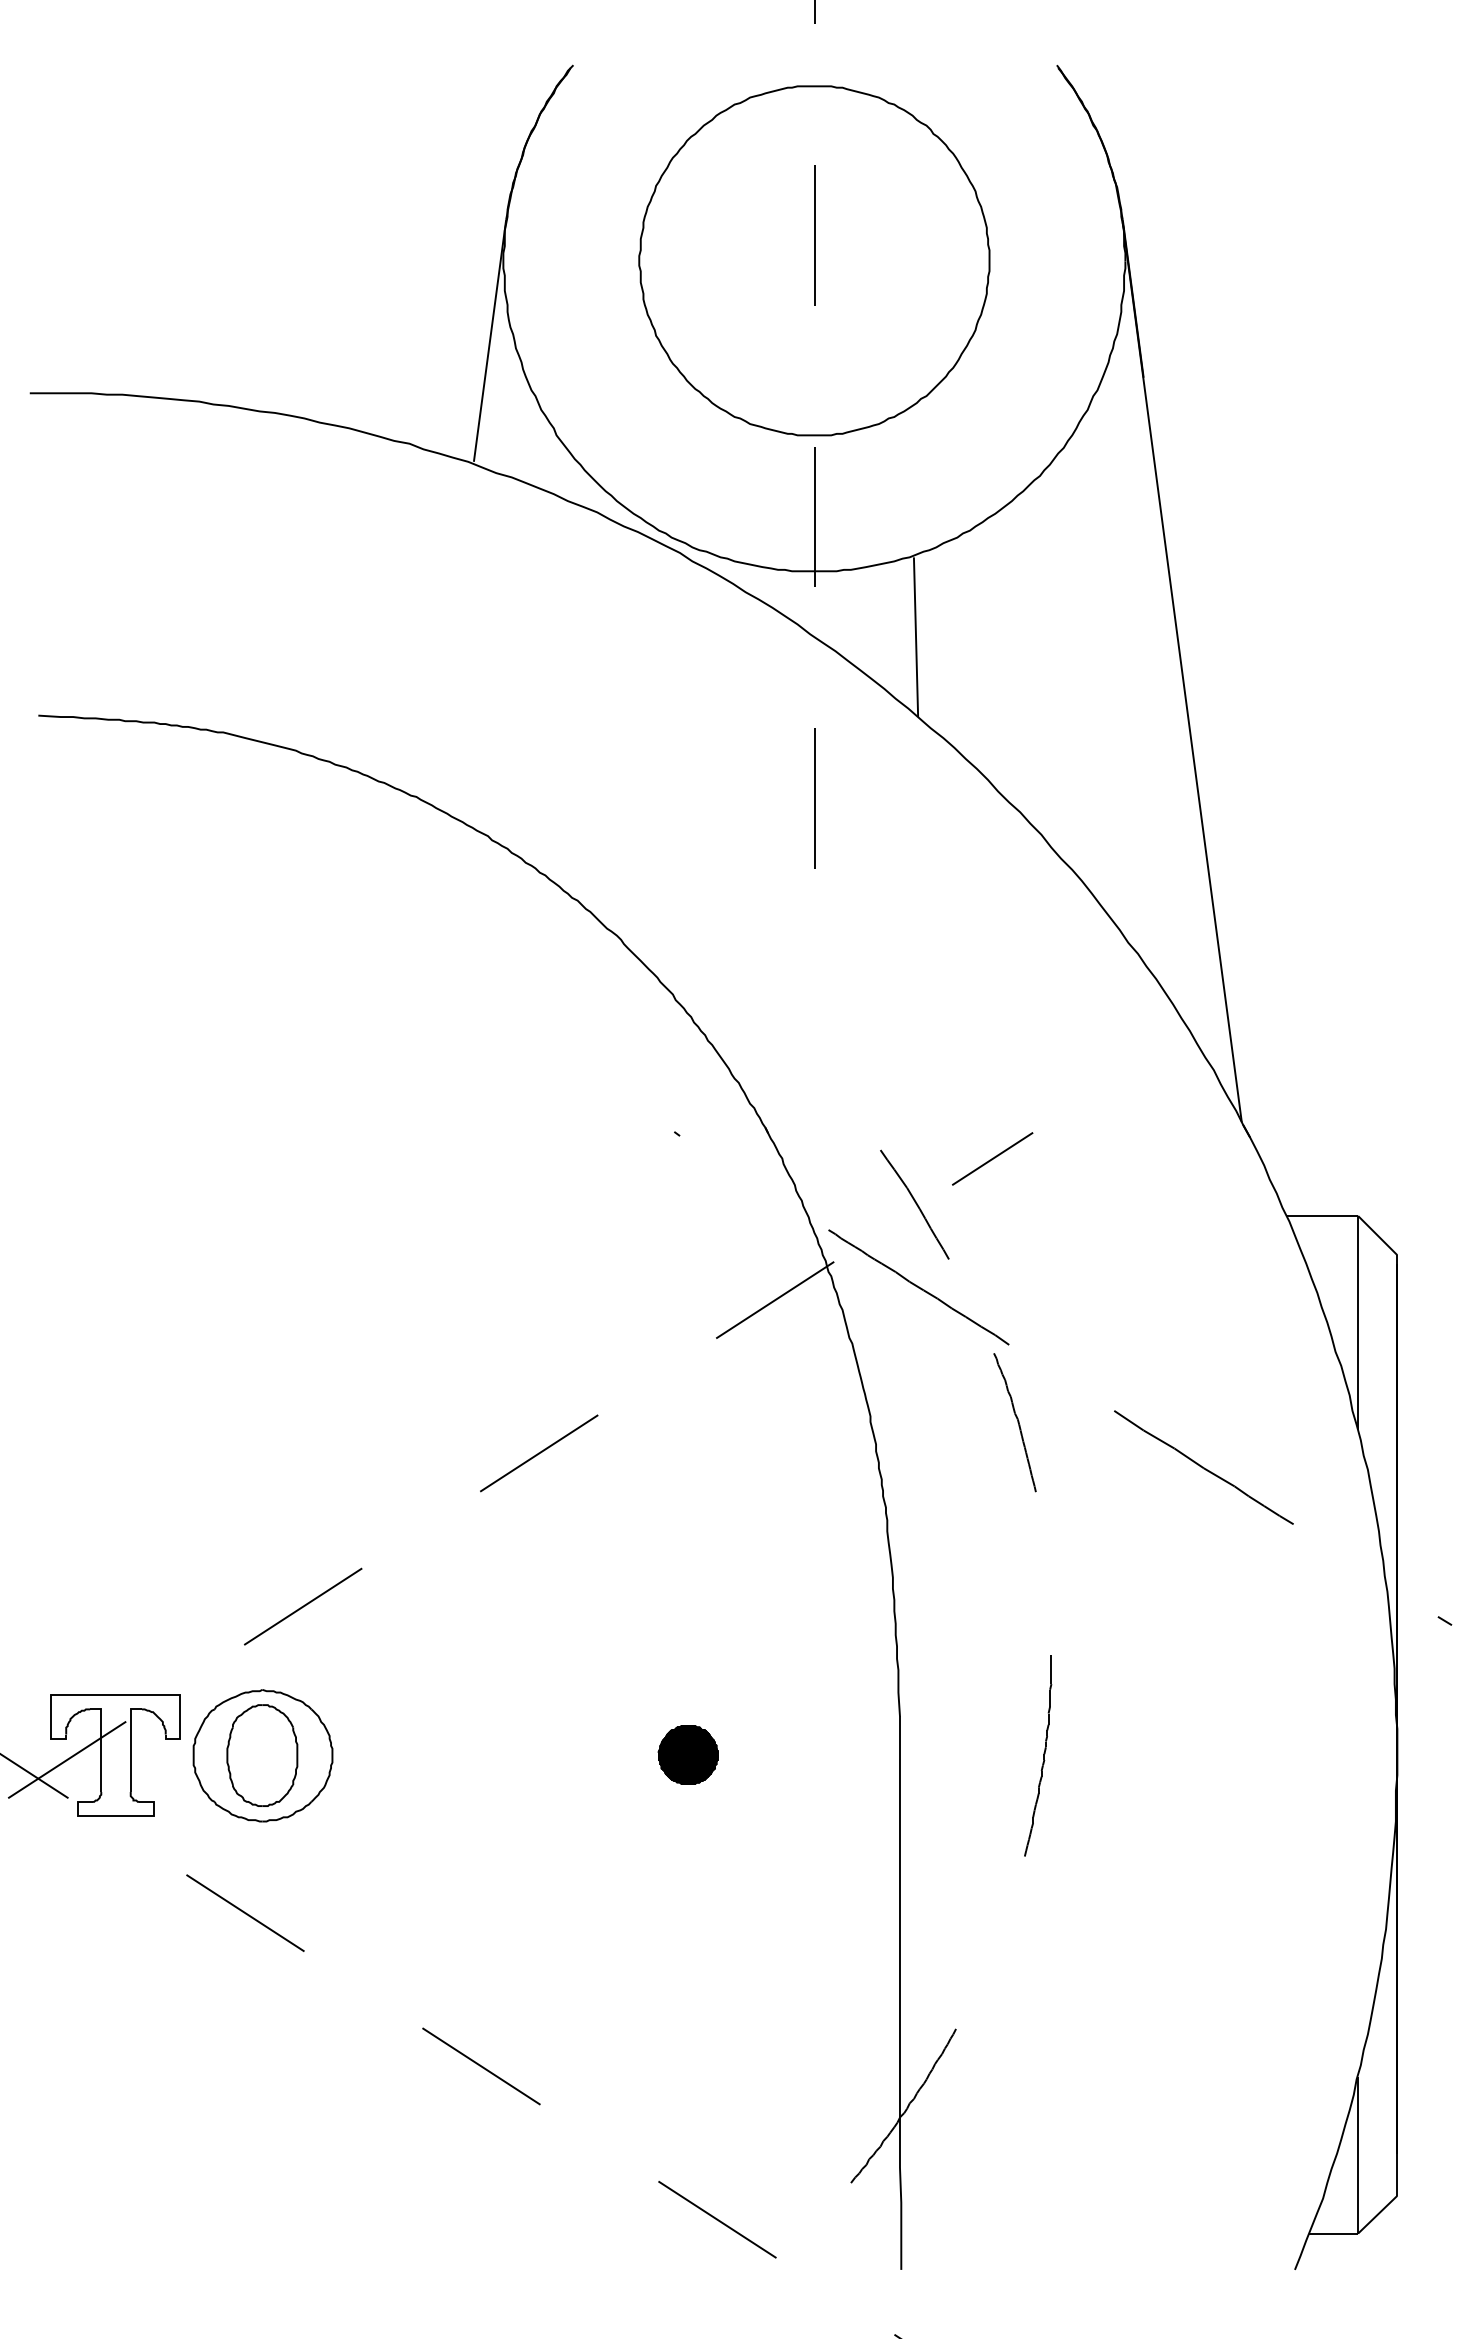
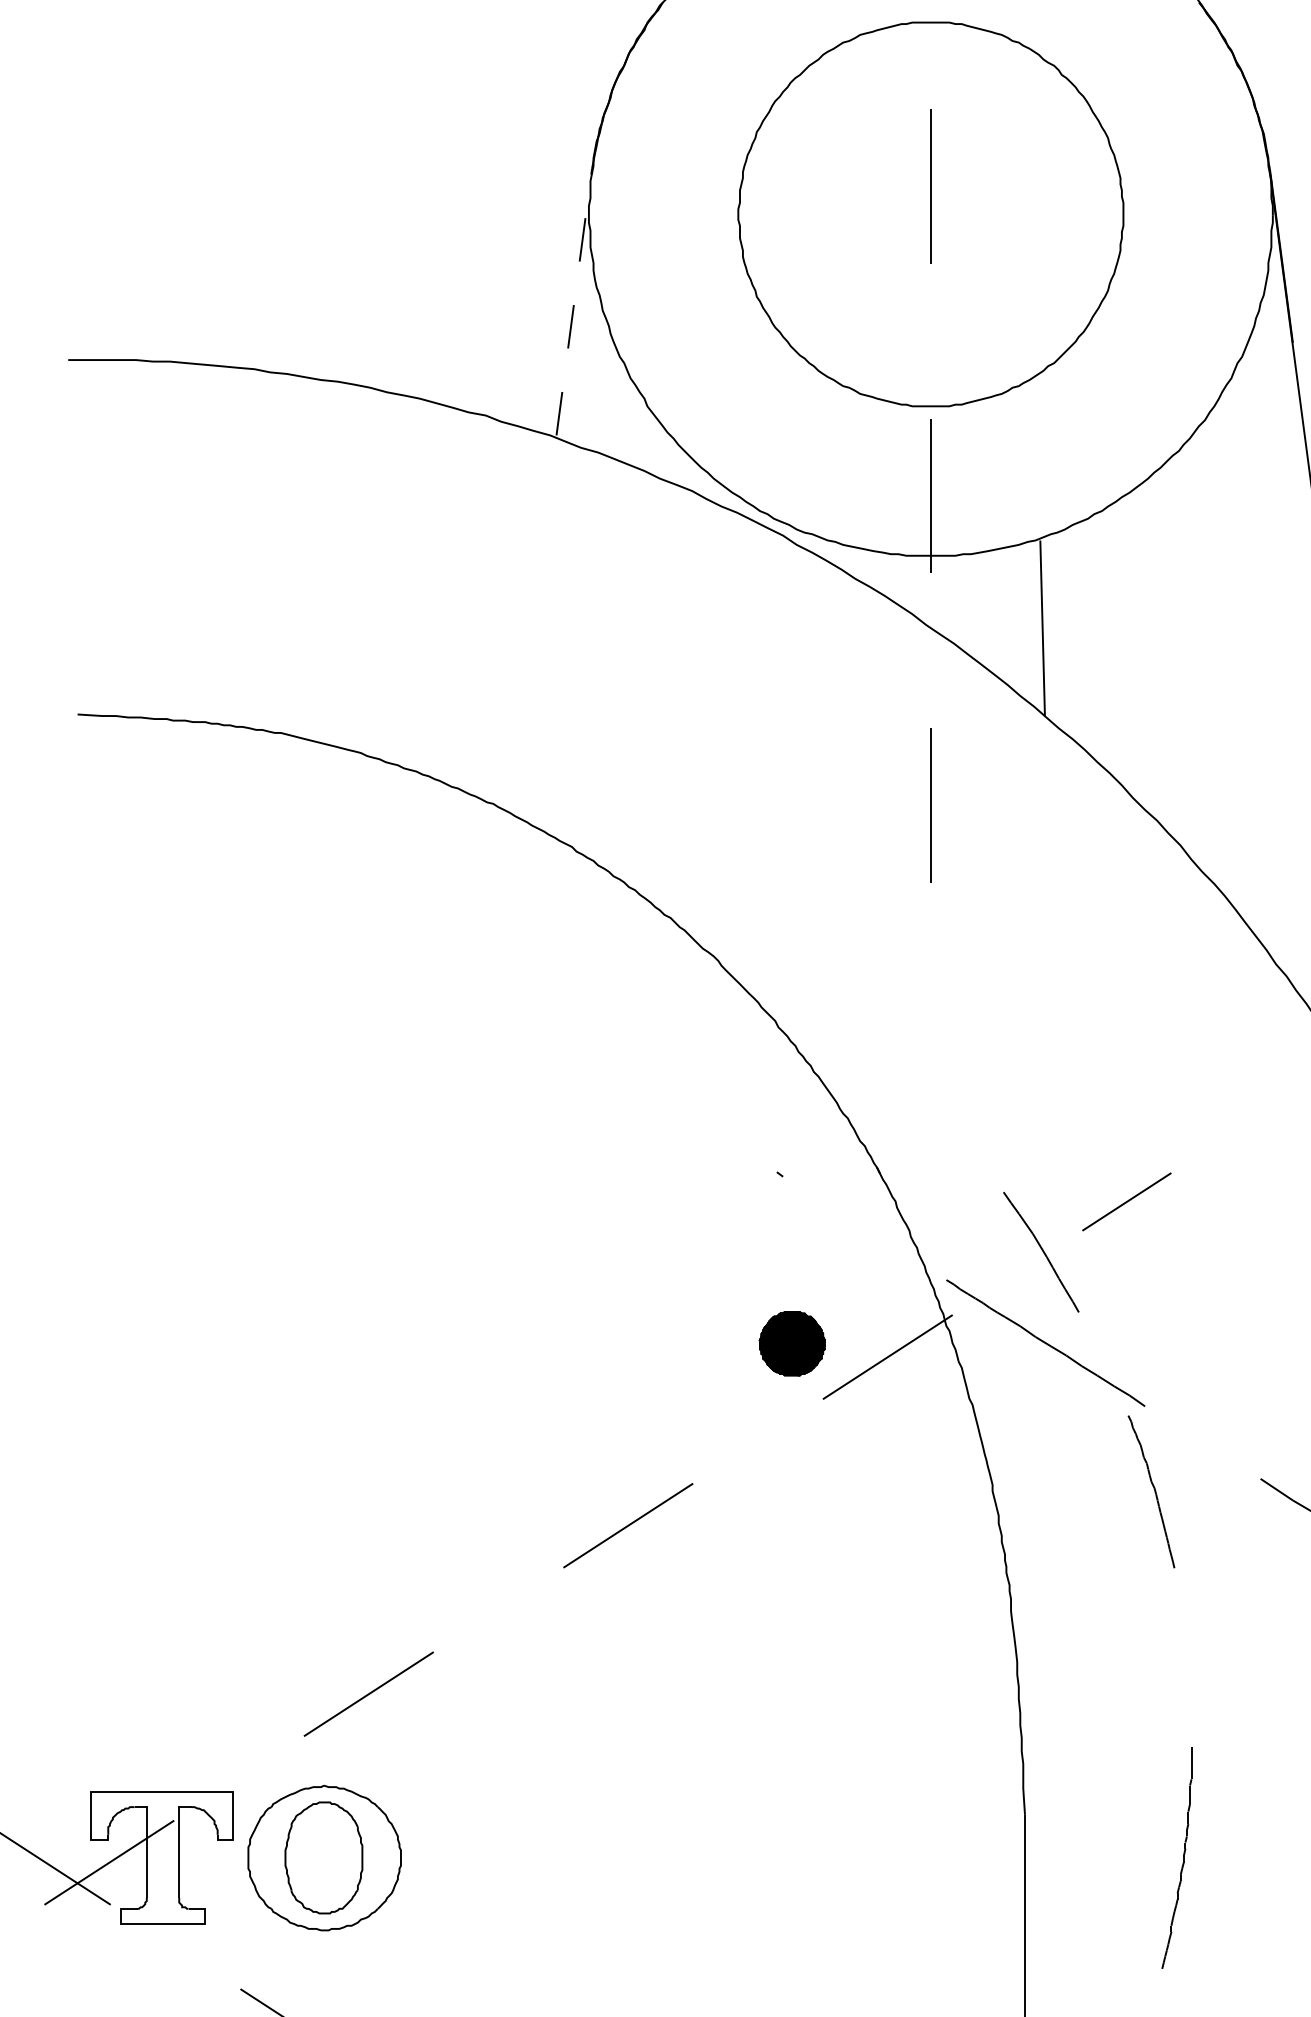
line: (490, 340) -> (574, 302), solid -> dashed
part: (687, 1754) -> (791, 1343), moved

